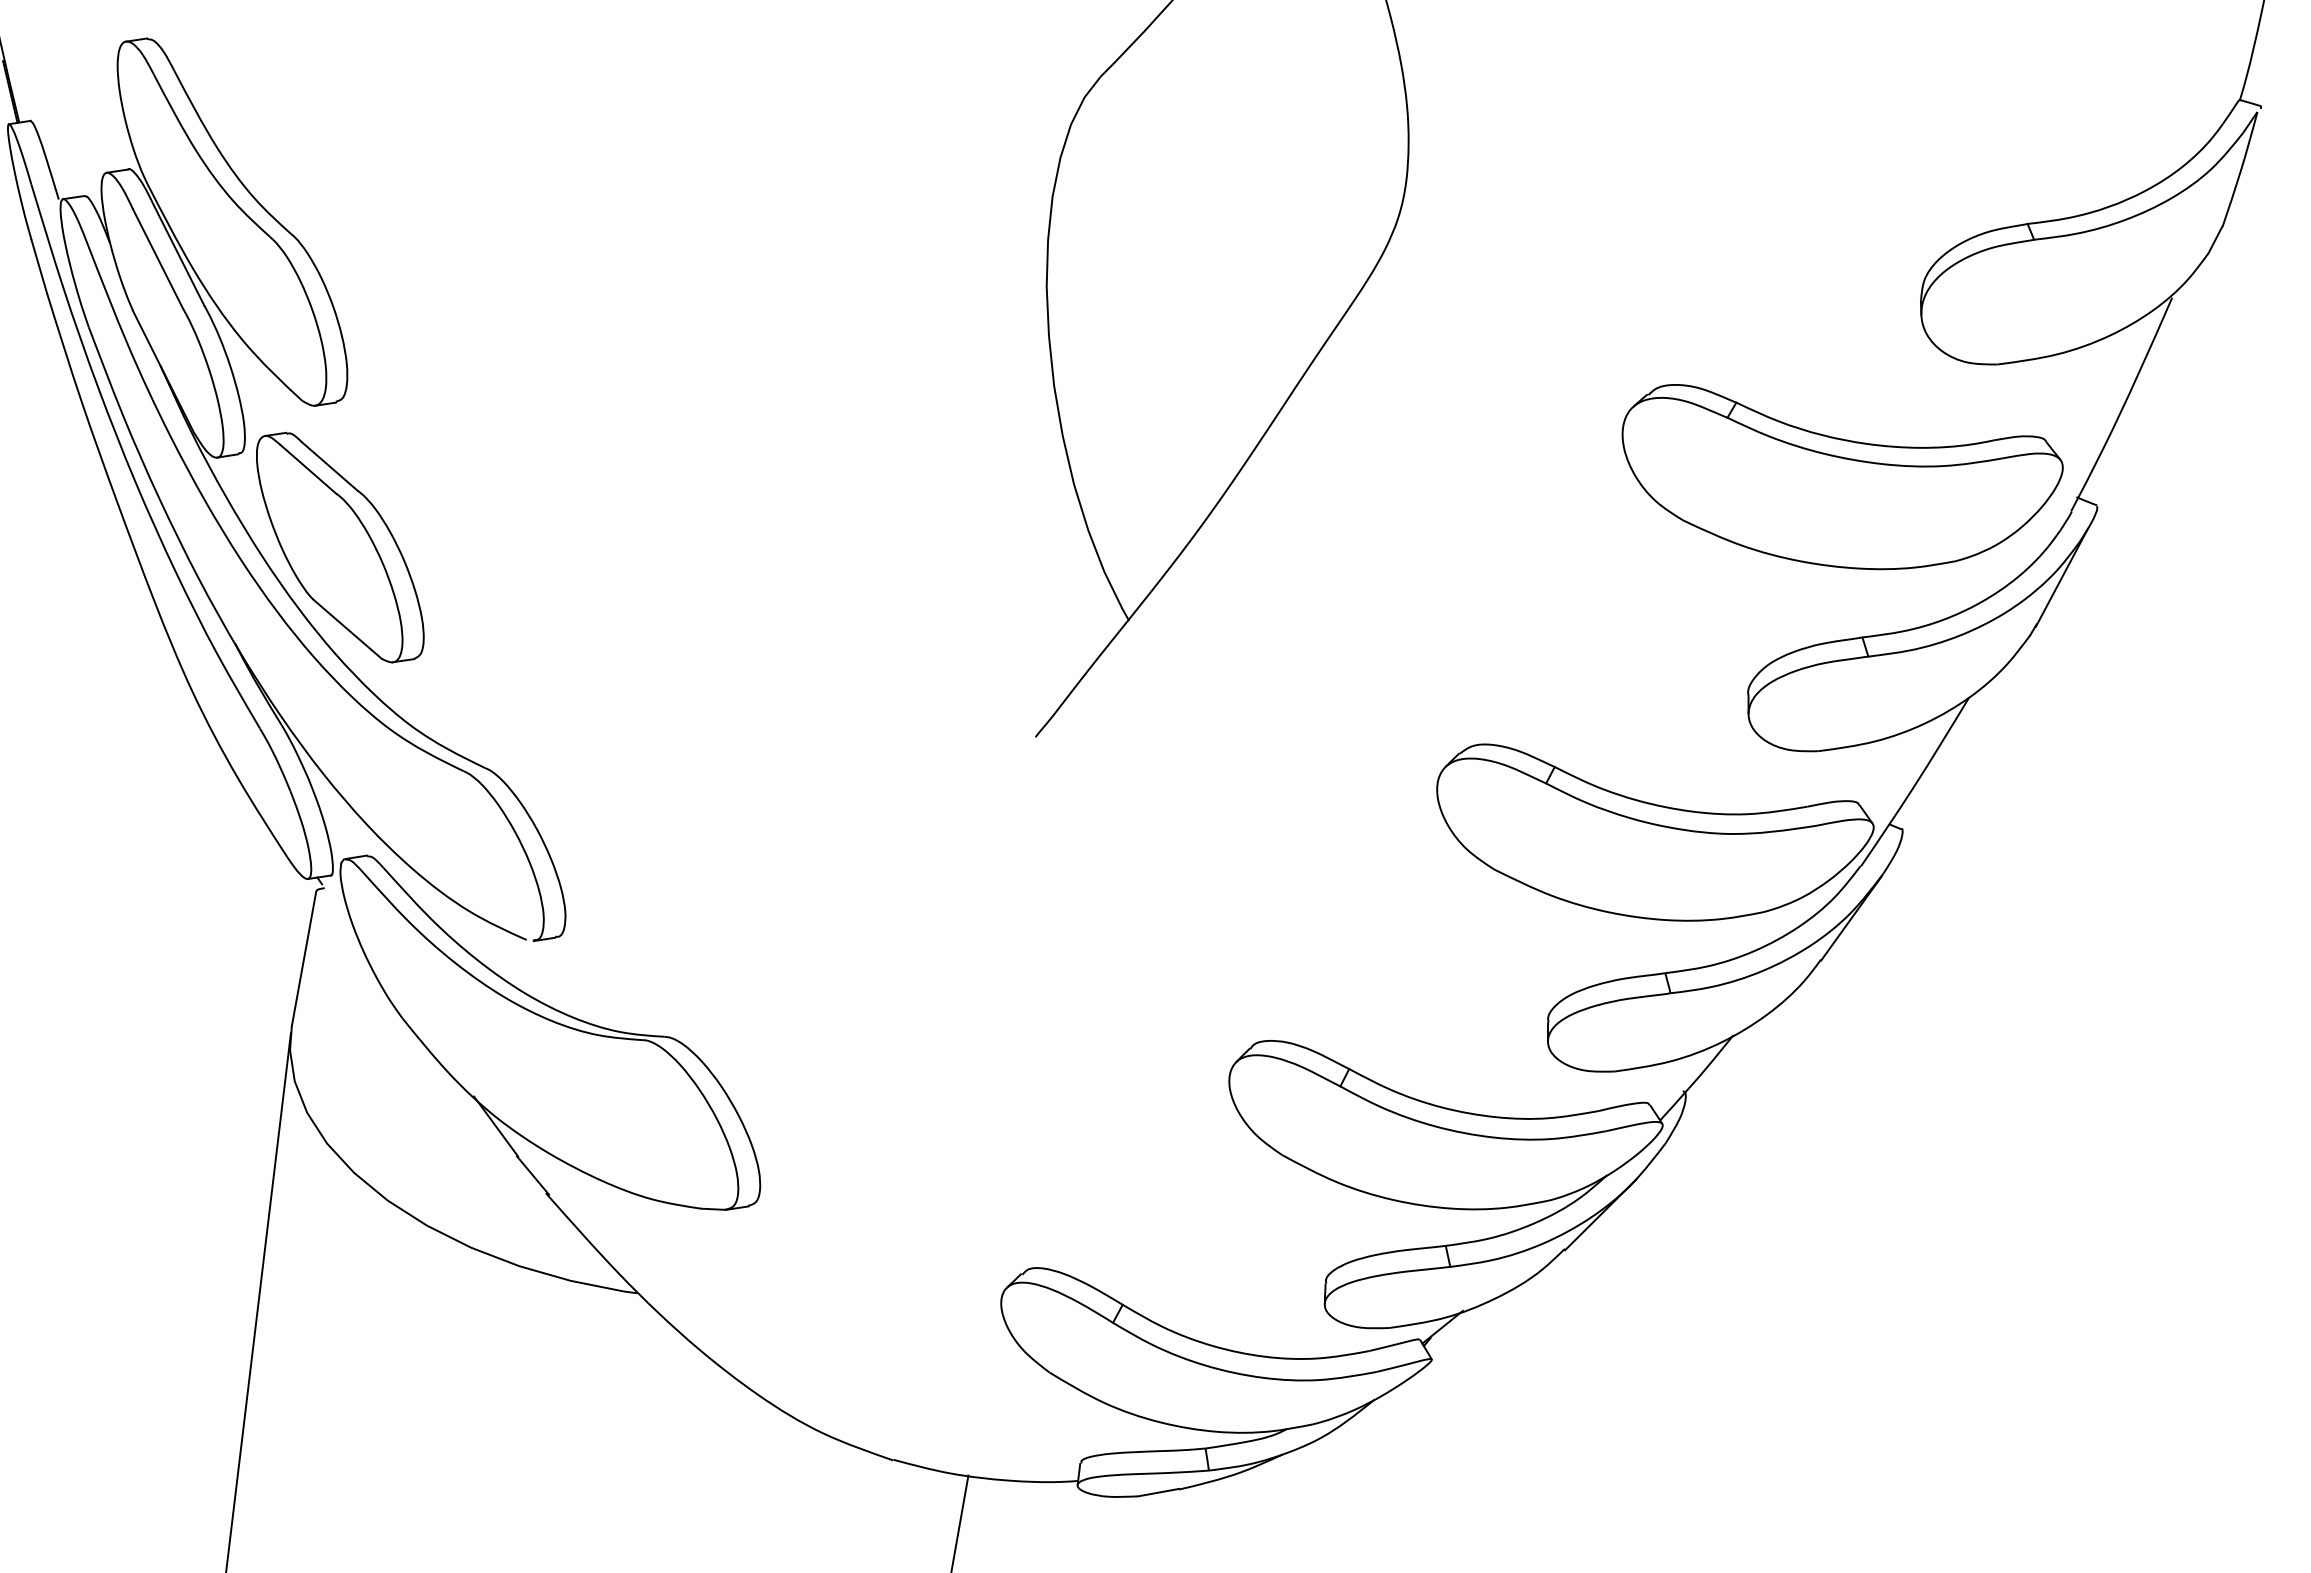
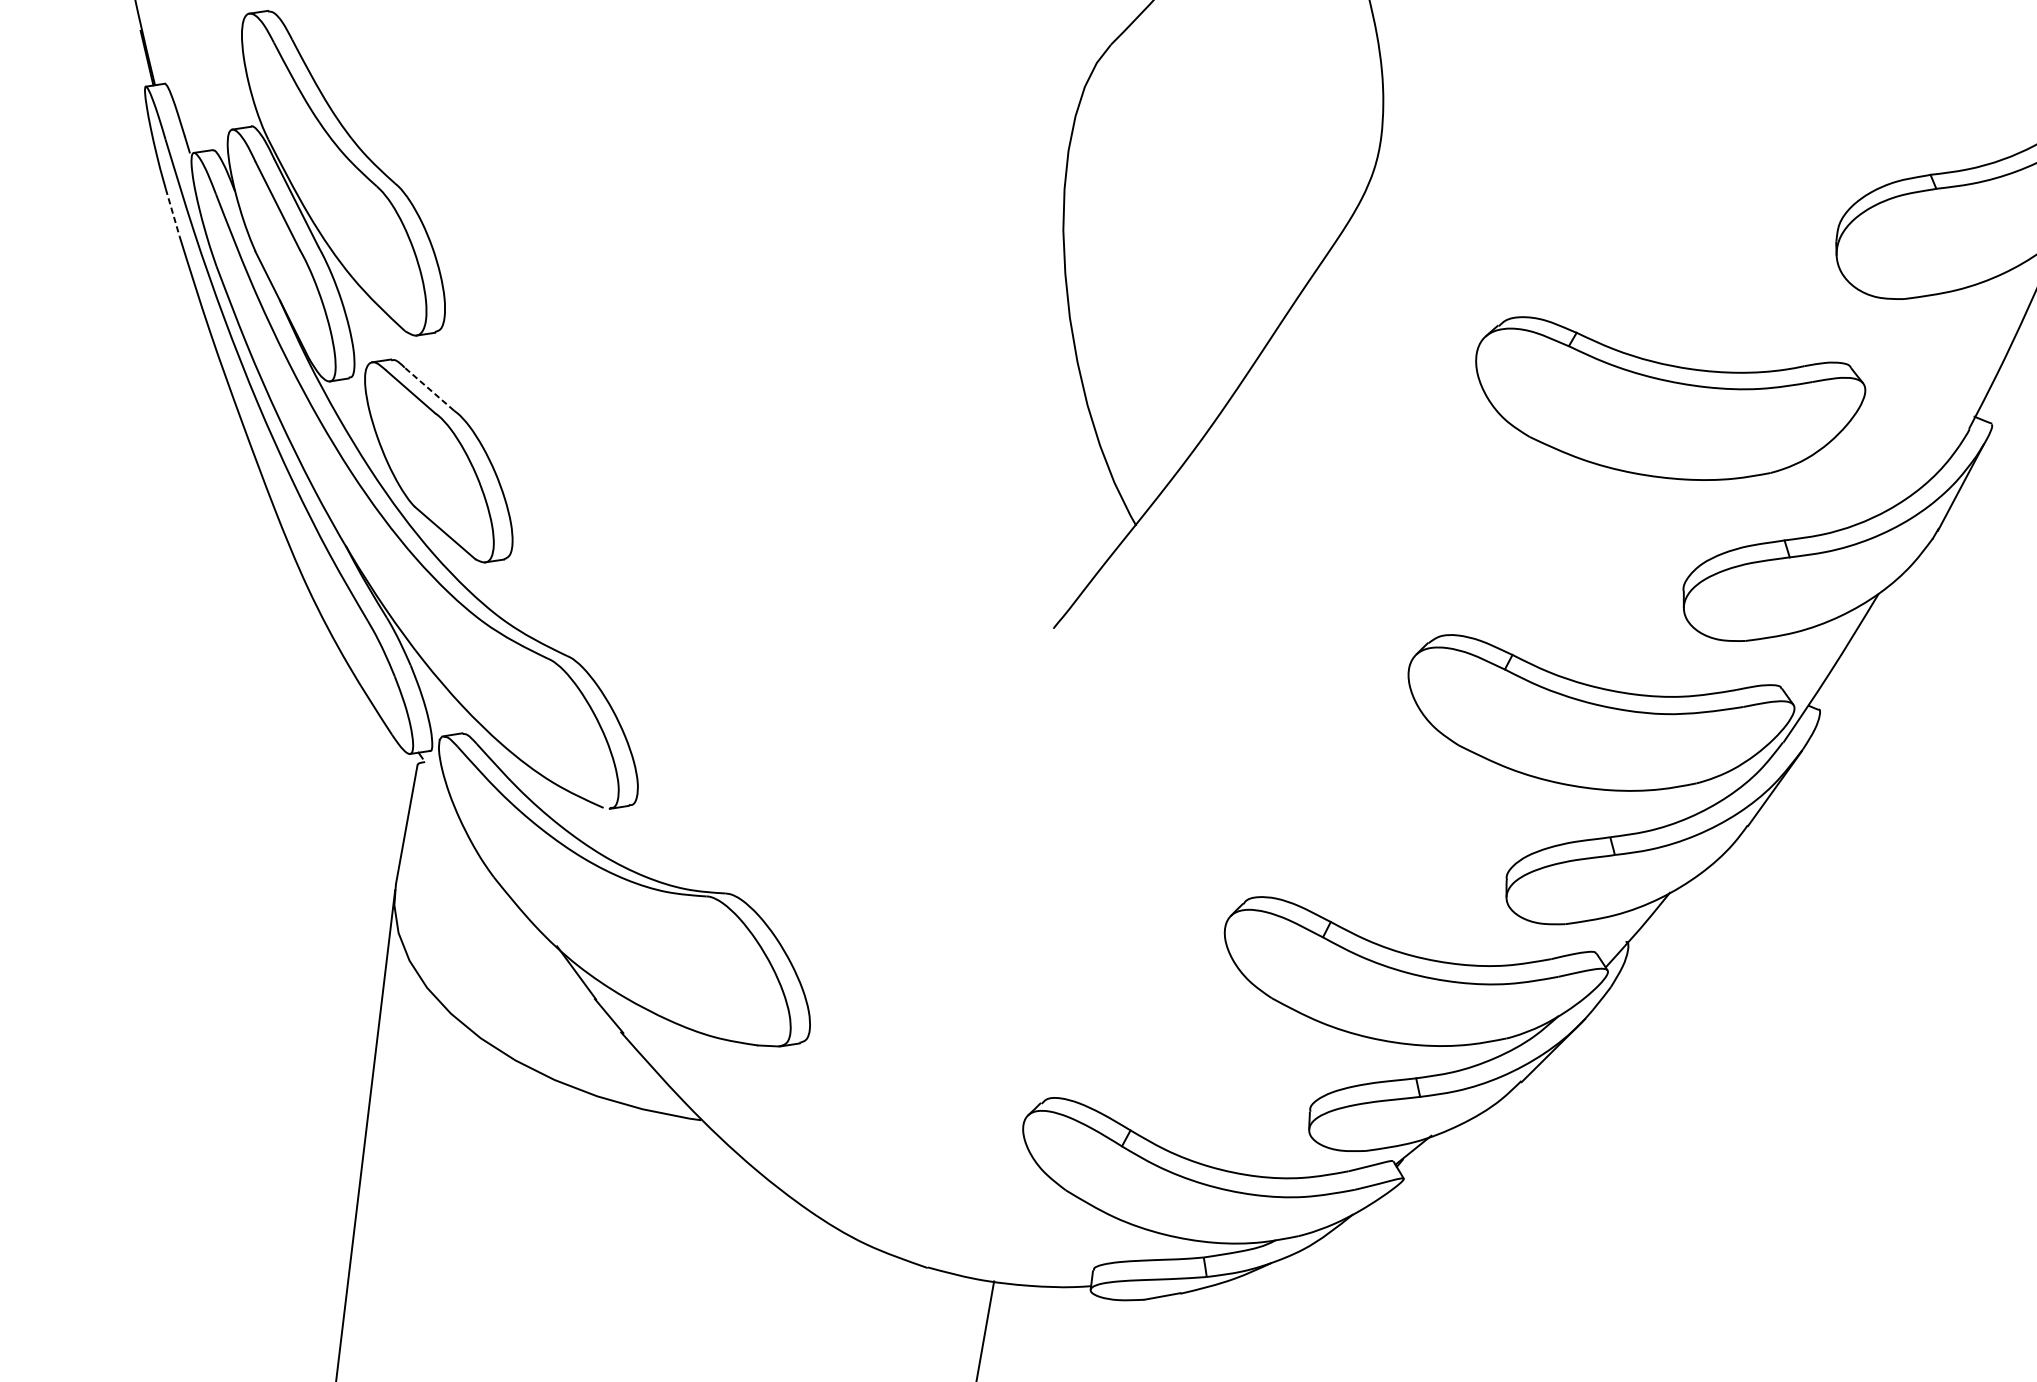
line: (39, 266) -> (172, 212), solid -> dashed
line: (329, 466) -> (429, 389), solid -> dashed
part: (1842, 477) -> (1670, 399), moved

